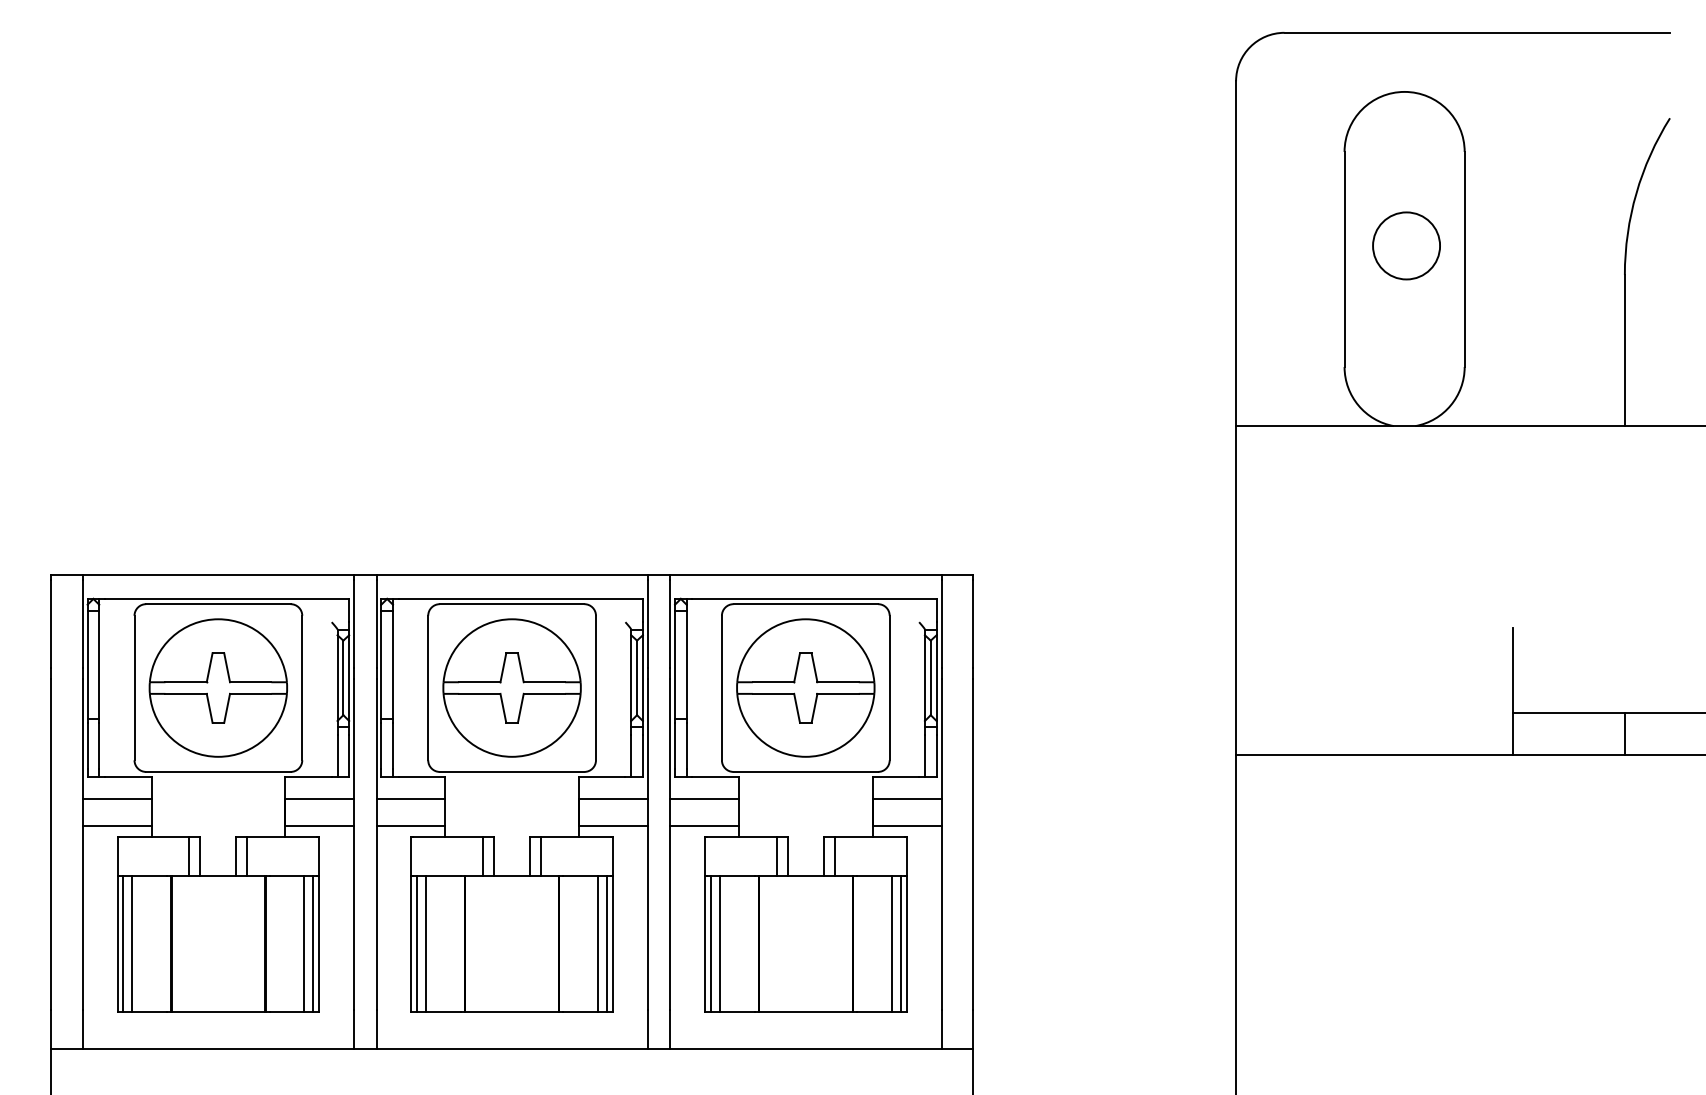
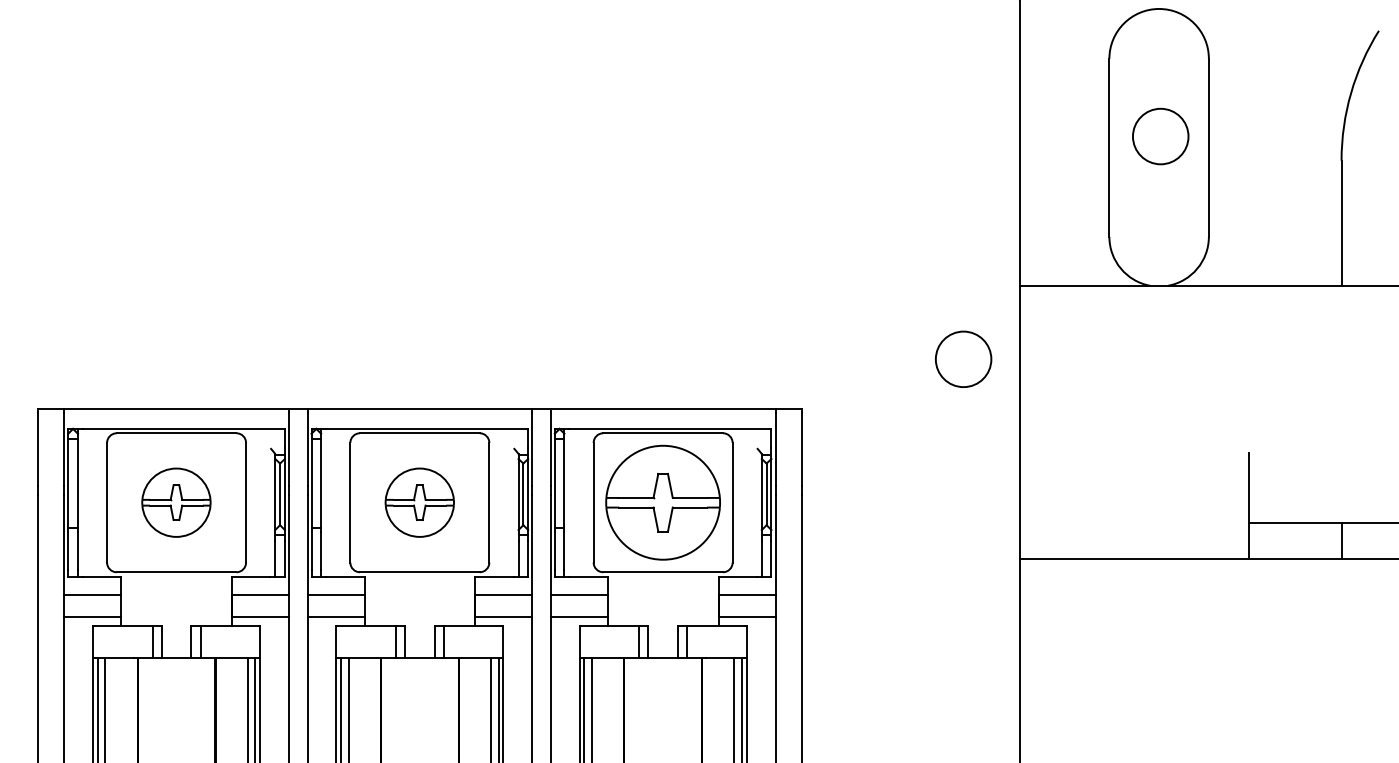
circle: (1168, 514) -> (963, 359), added
part: (217, 687) -> (175, 502), size x0.6
part: (511, 687) -> (419, 502), size x0.6

